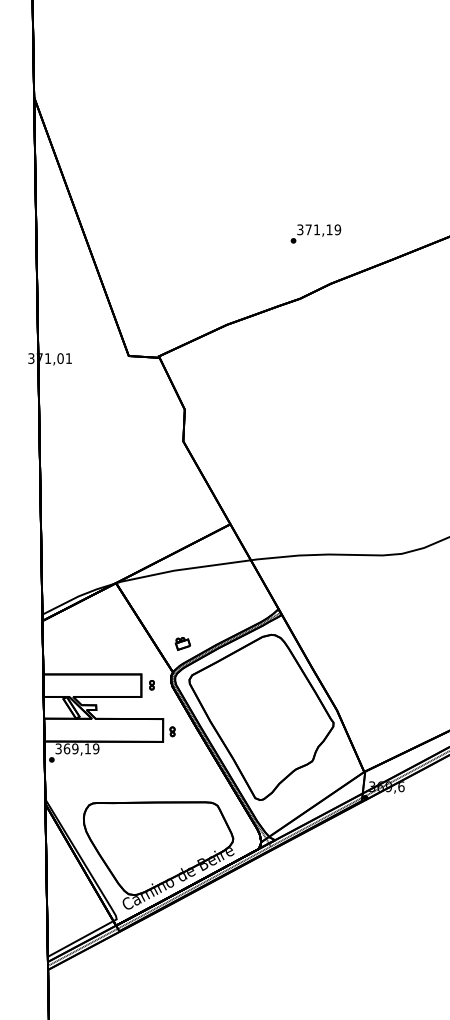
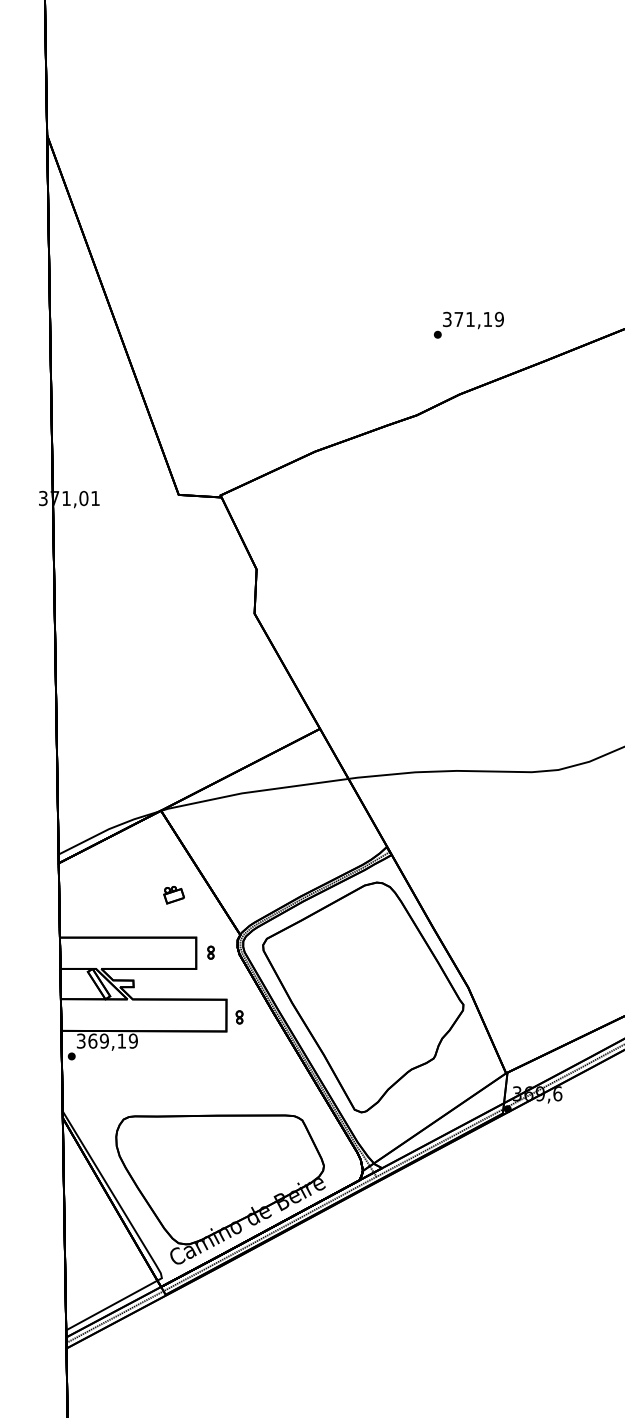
text: (315, 233) -> (468, 324), moved
part: (182, 644) -> (173, 895), moved

